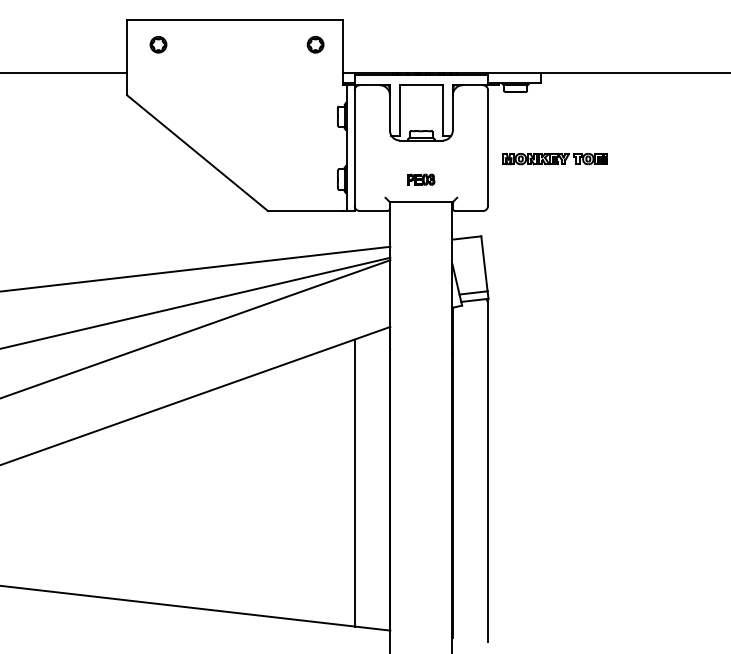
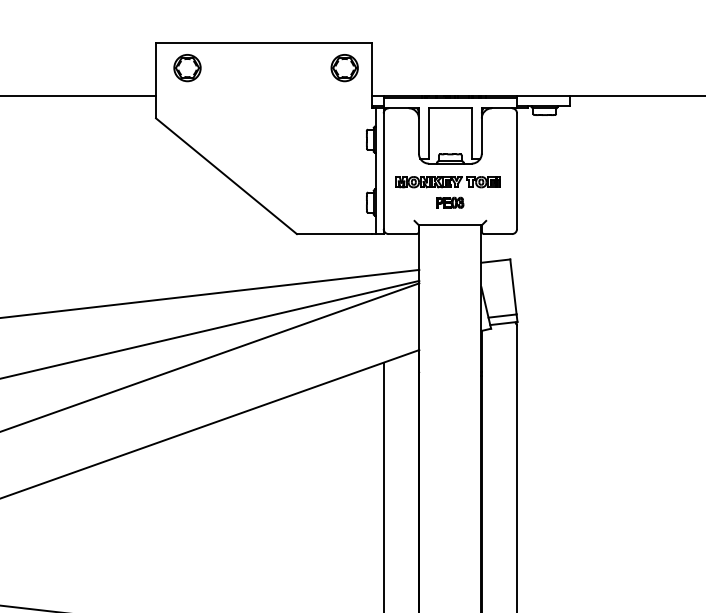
part: (158, 44) -> (187, 67), size x1.67
part: (315, 44) -> (344, 67), size x1.67
part: (554, 159) -> (447, 182), moved

